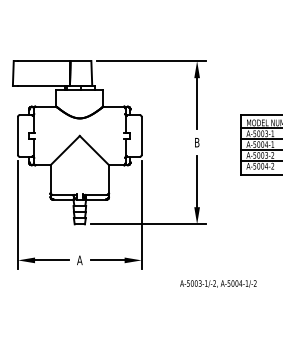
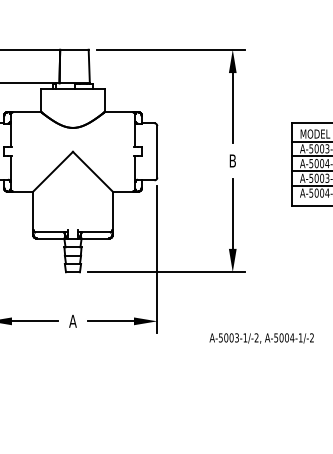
text: (218, 283) -> (261, 337), moved

